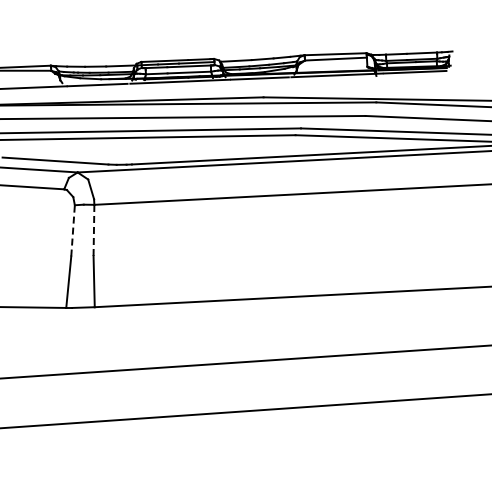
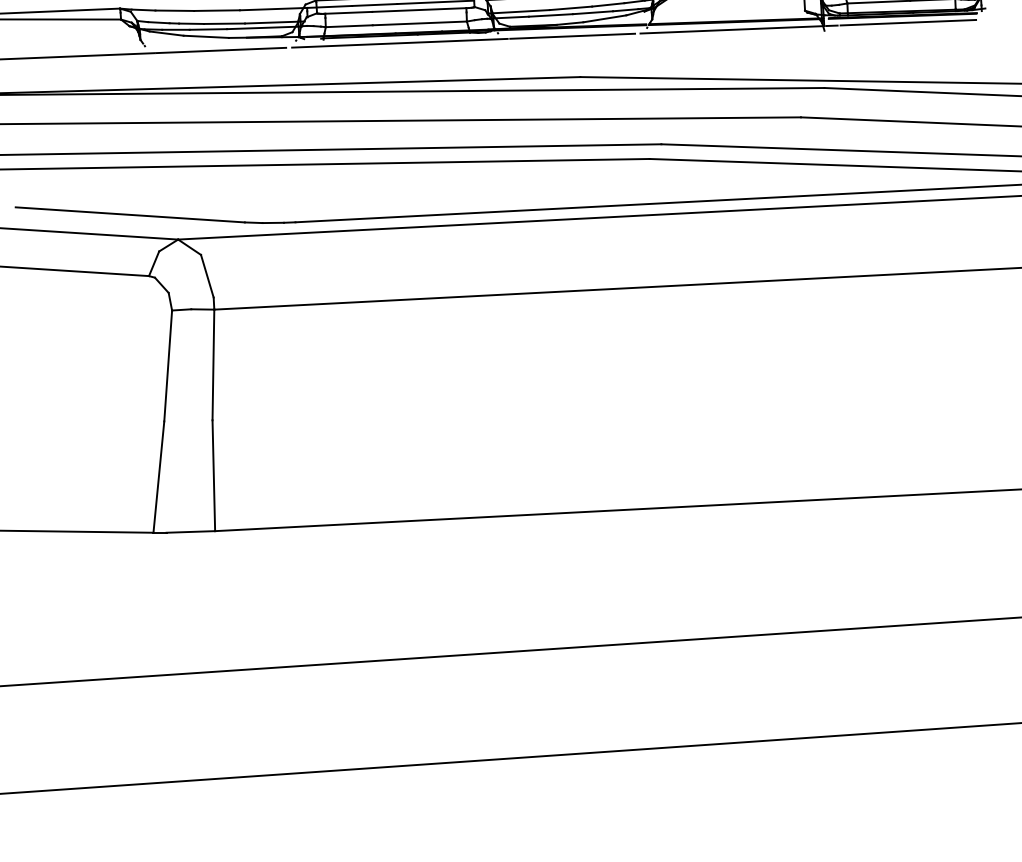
line: (73, 230) -> (169, 365), dashed -> solid
line: (93, 230) -> (212, 365), dashed -> solid

